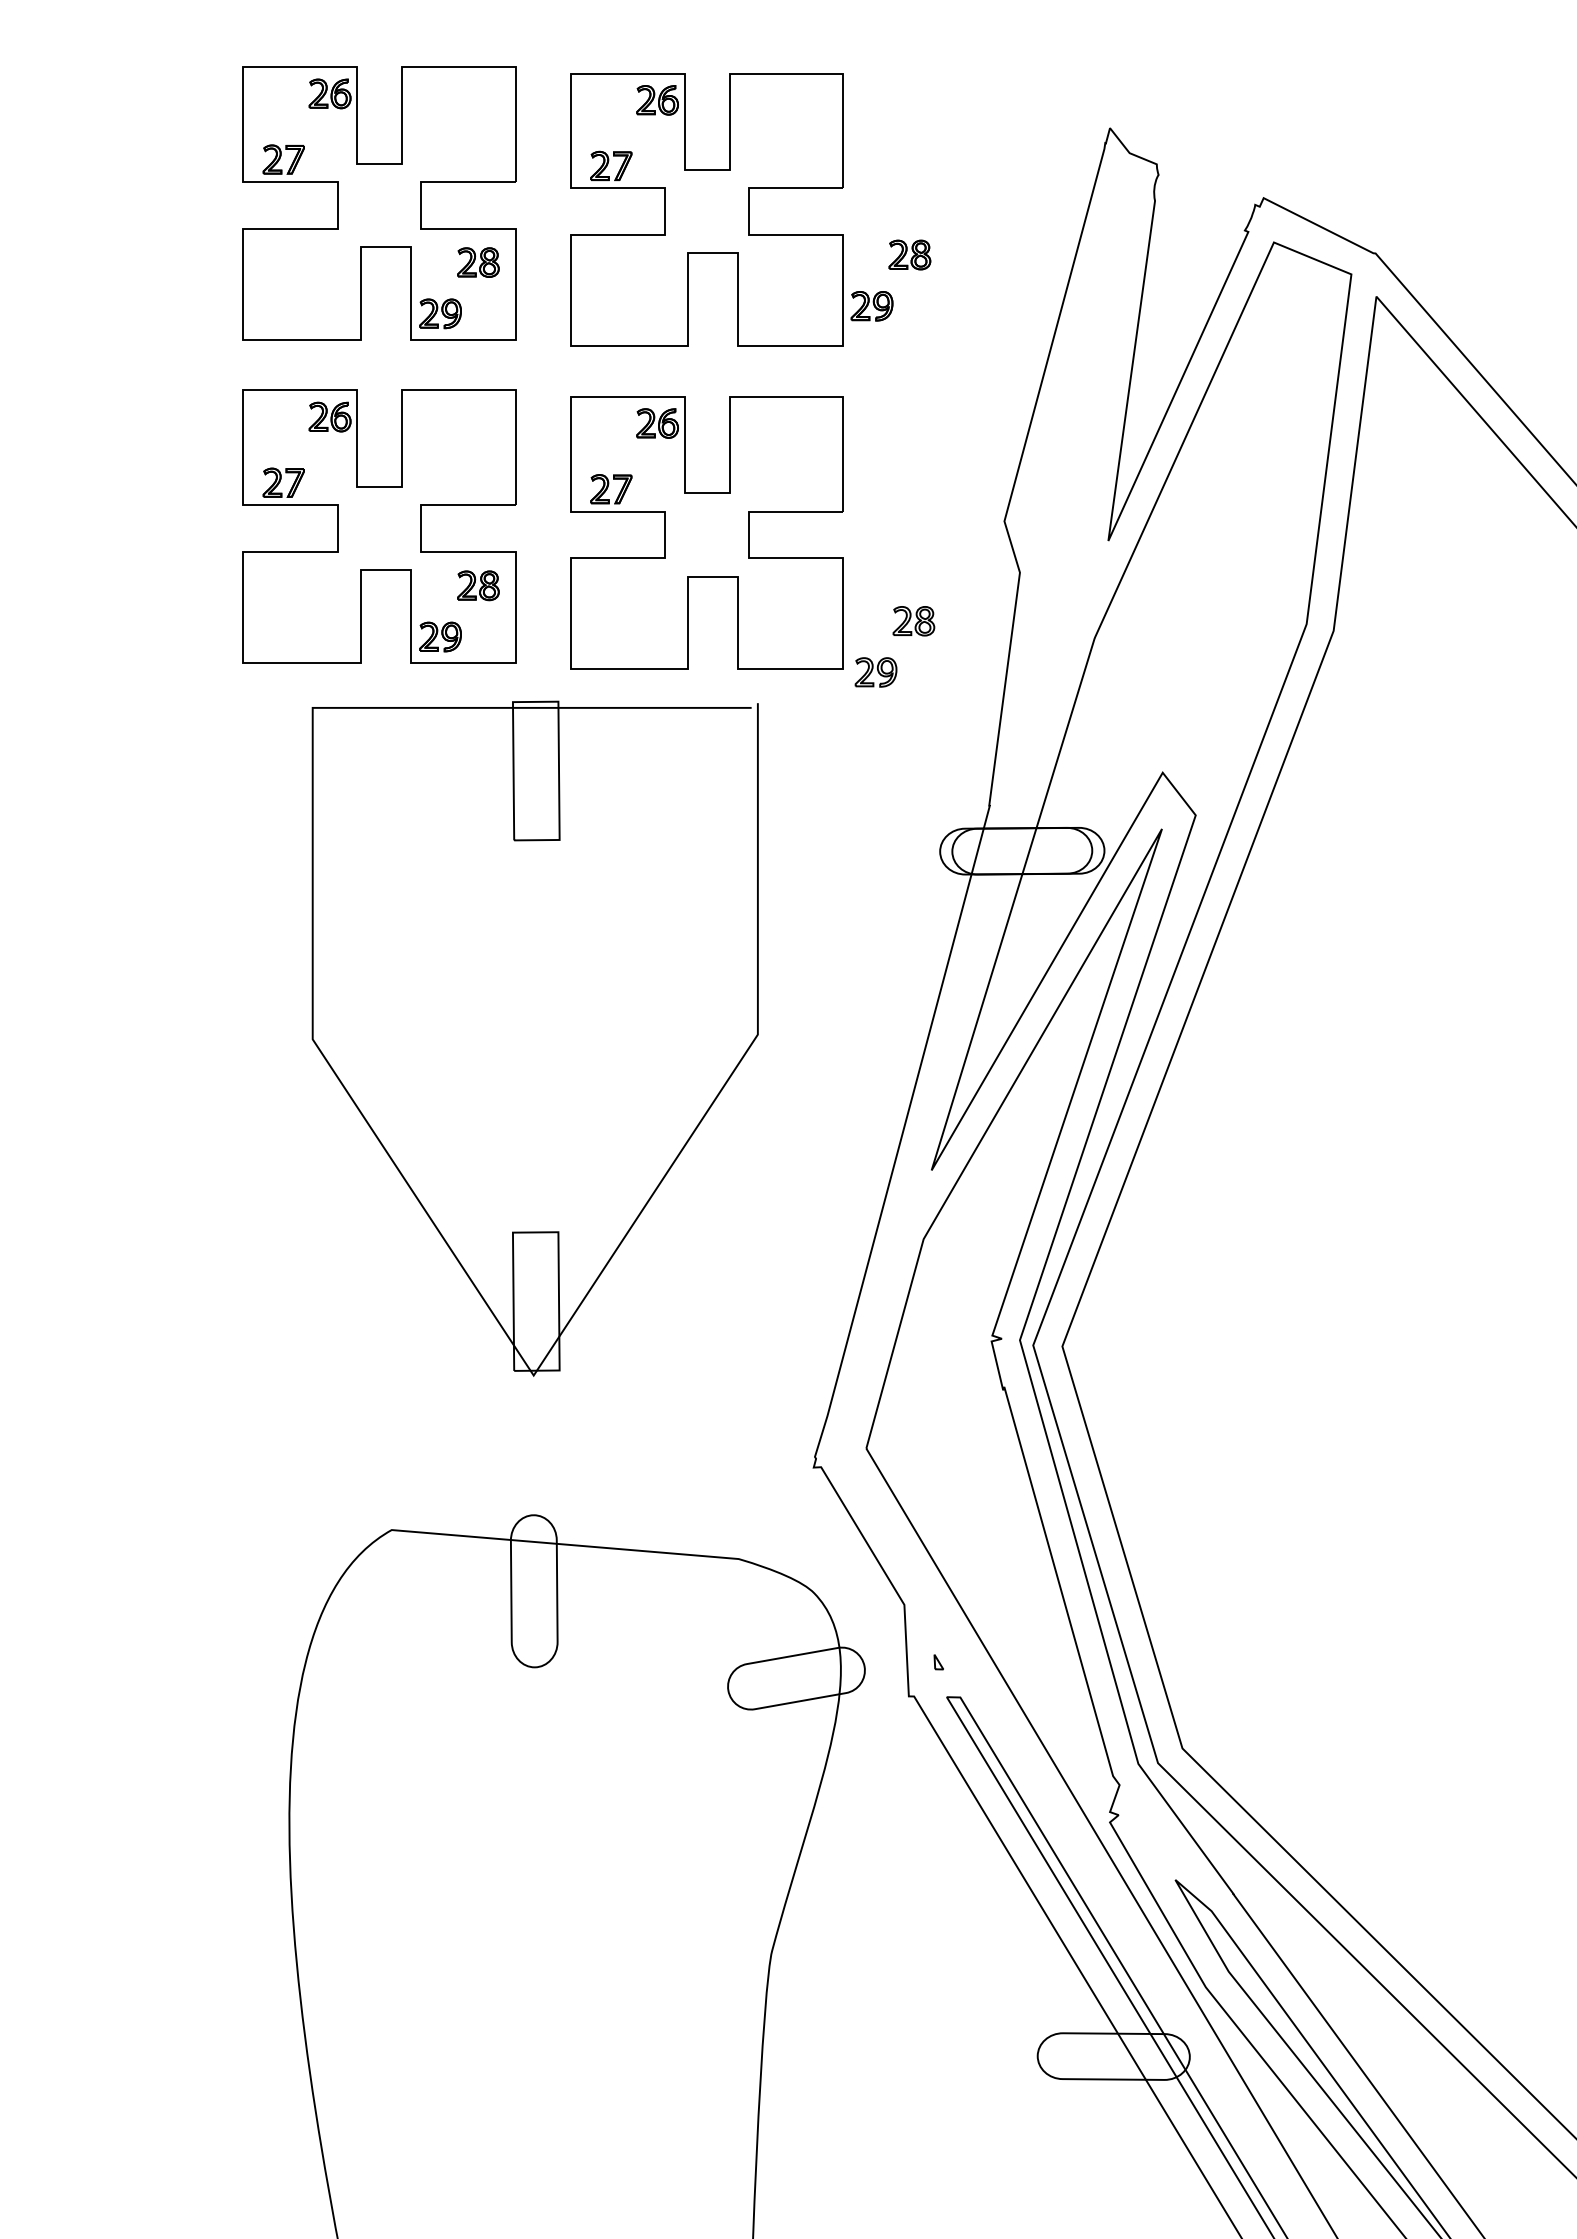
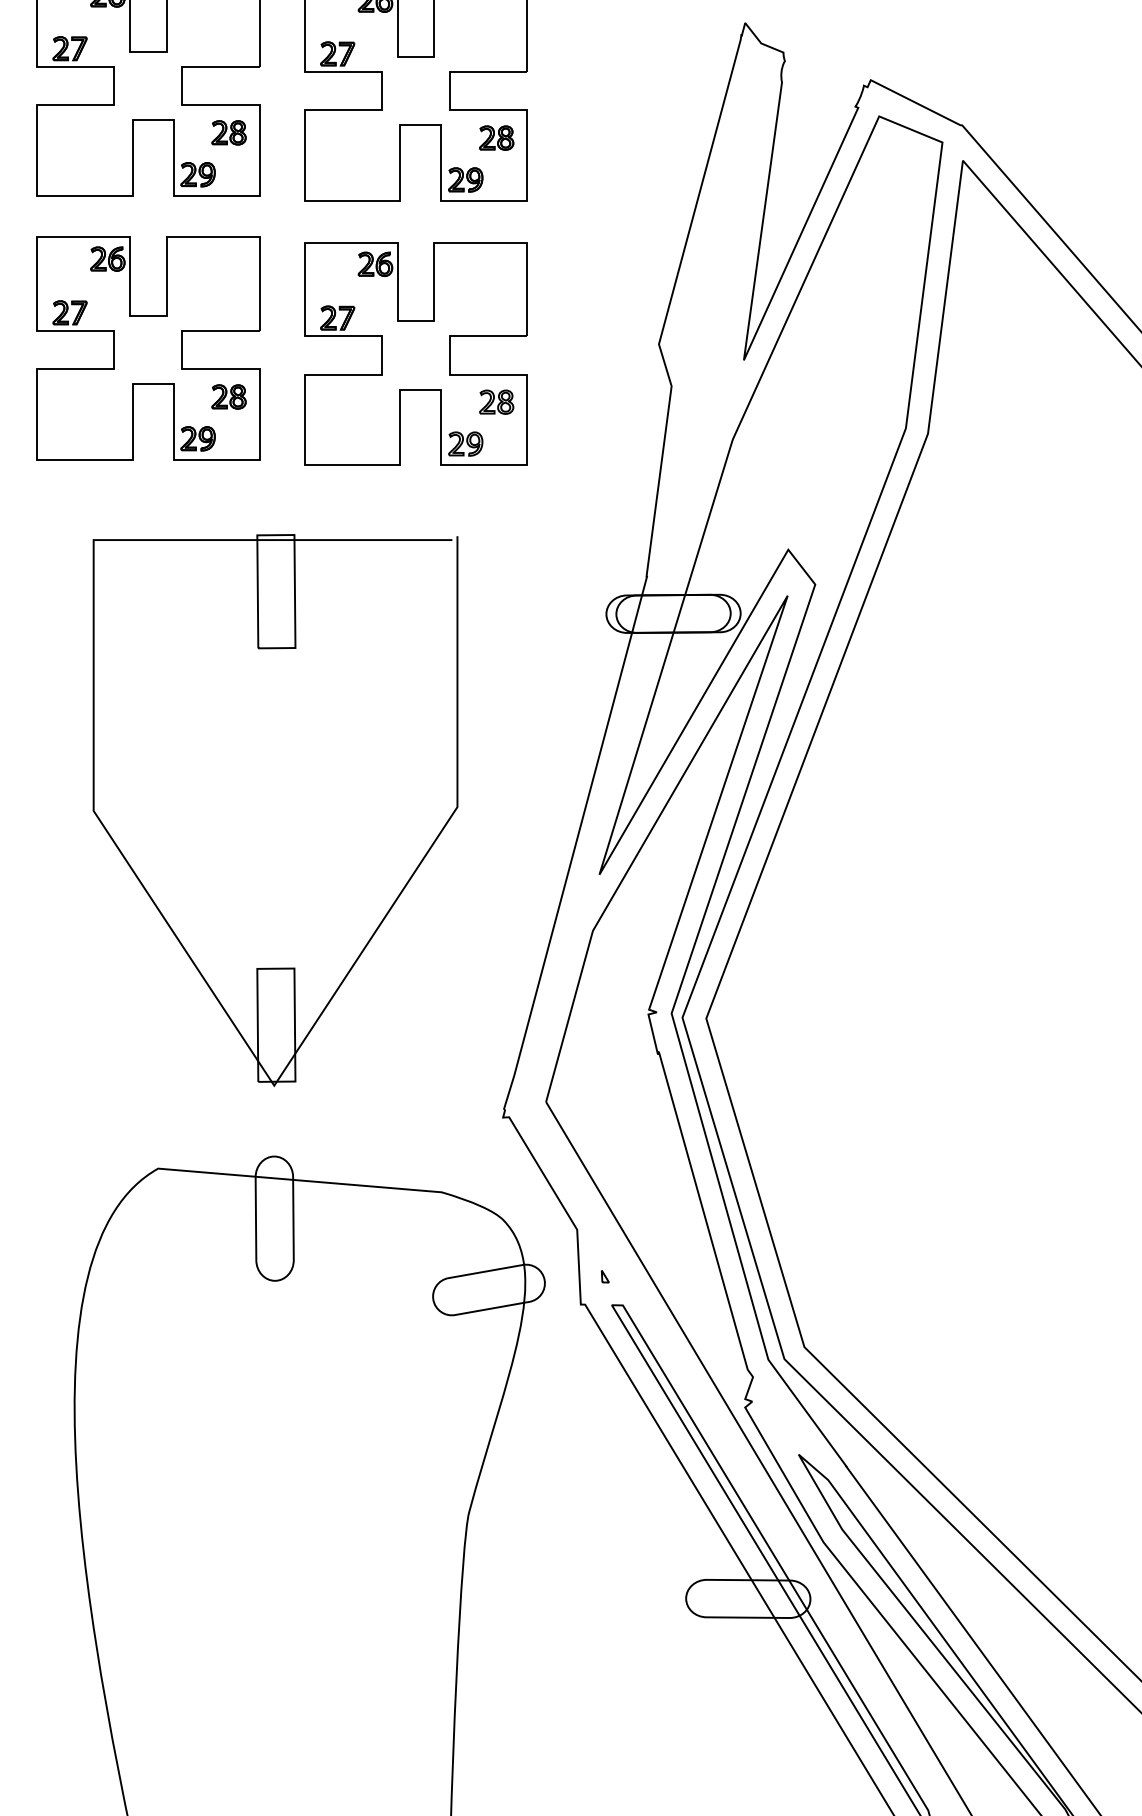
part: (890, 269) -> (480, 149), moved
part: (894, 635) -> (480, 413), moved
part: (687, 1139) -> (399, 892), moved

